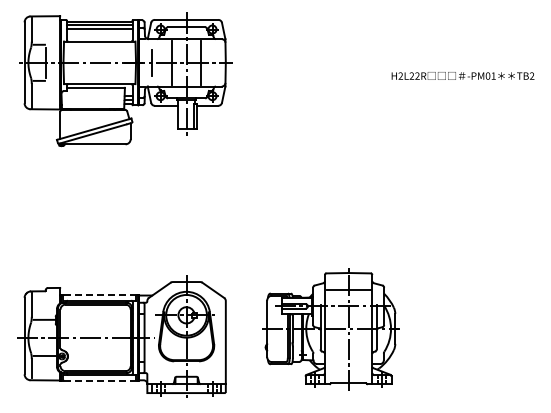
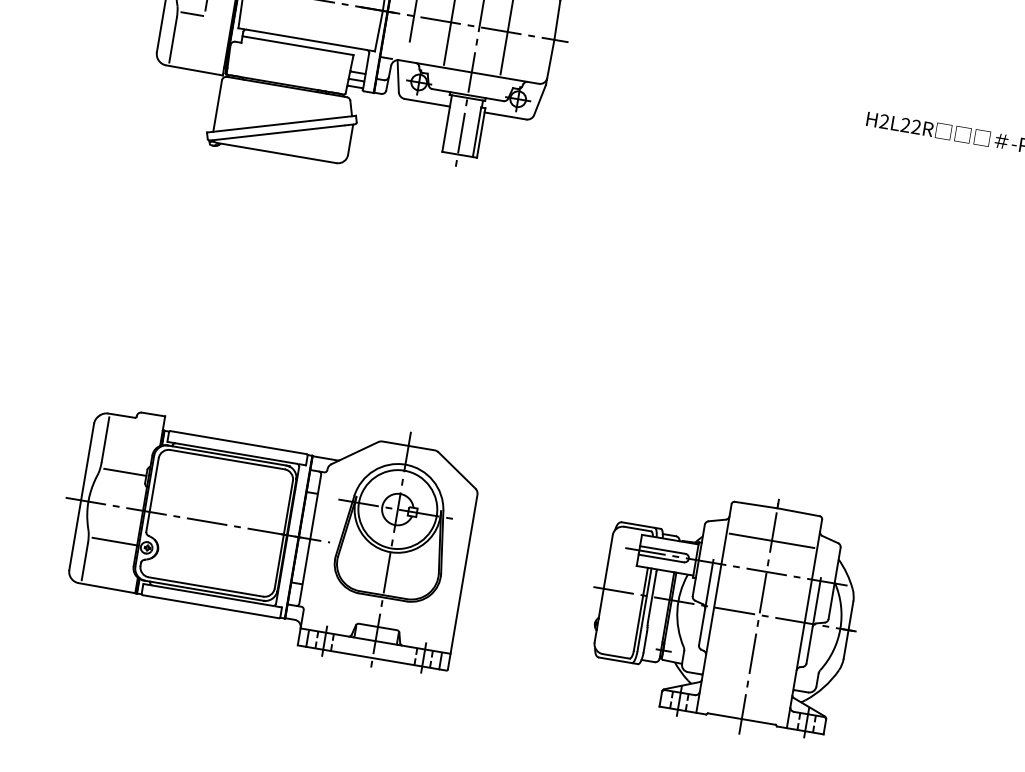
line: (99, 294) -> (238, 441), dashed -> solid
part: (330, 329) -> (724, 610), moved
line: (99, 380) -> (210, 605), dashed -> solid

